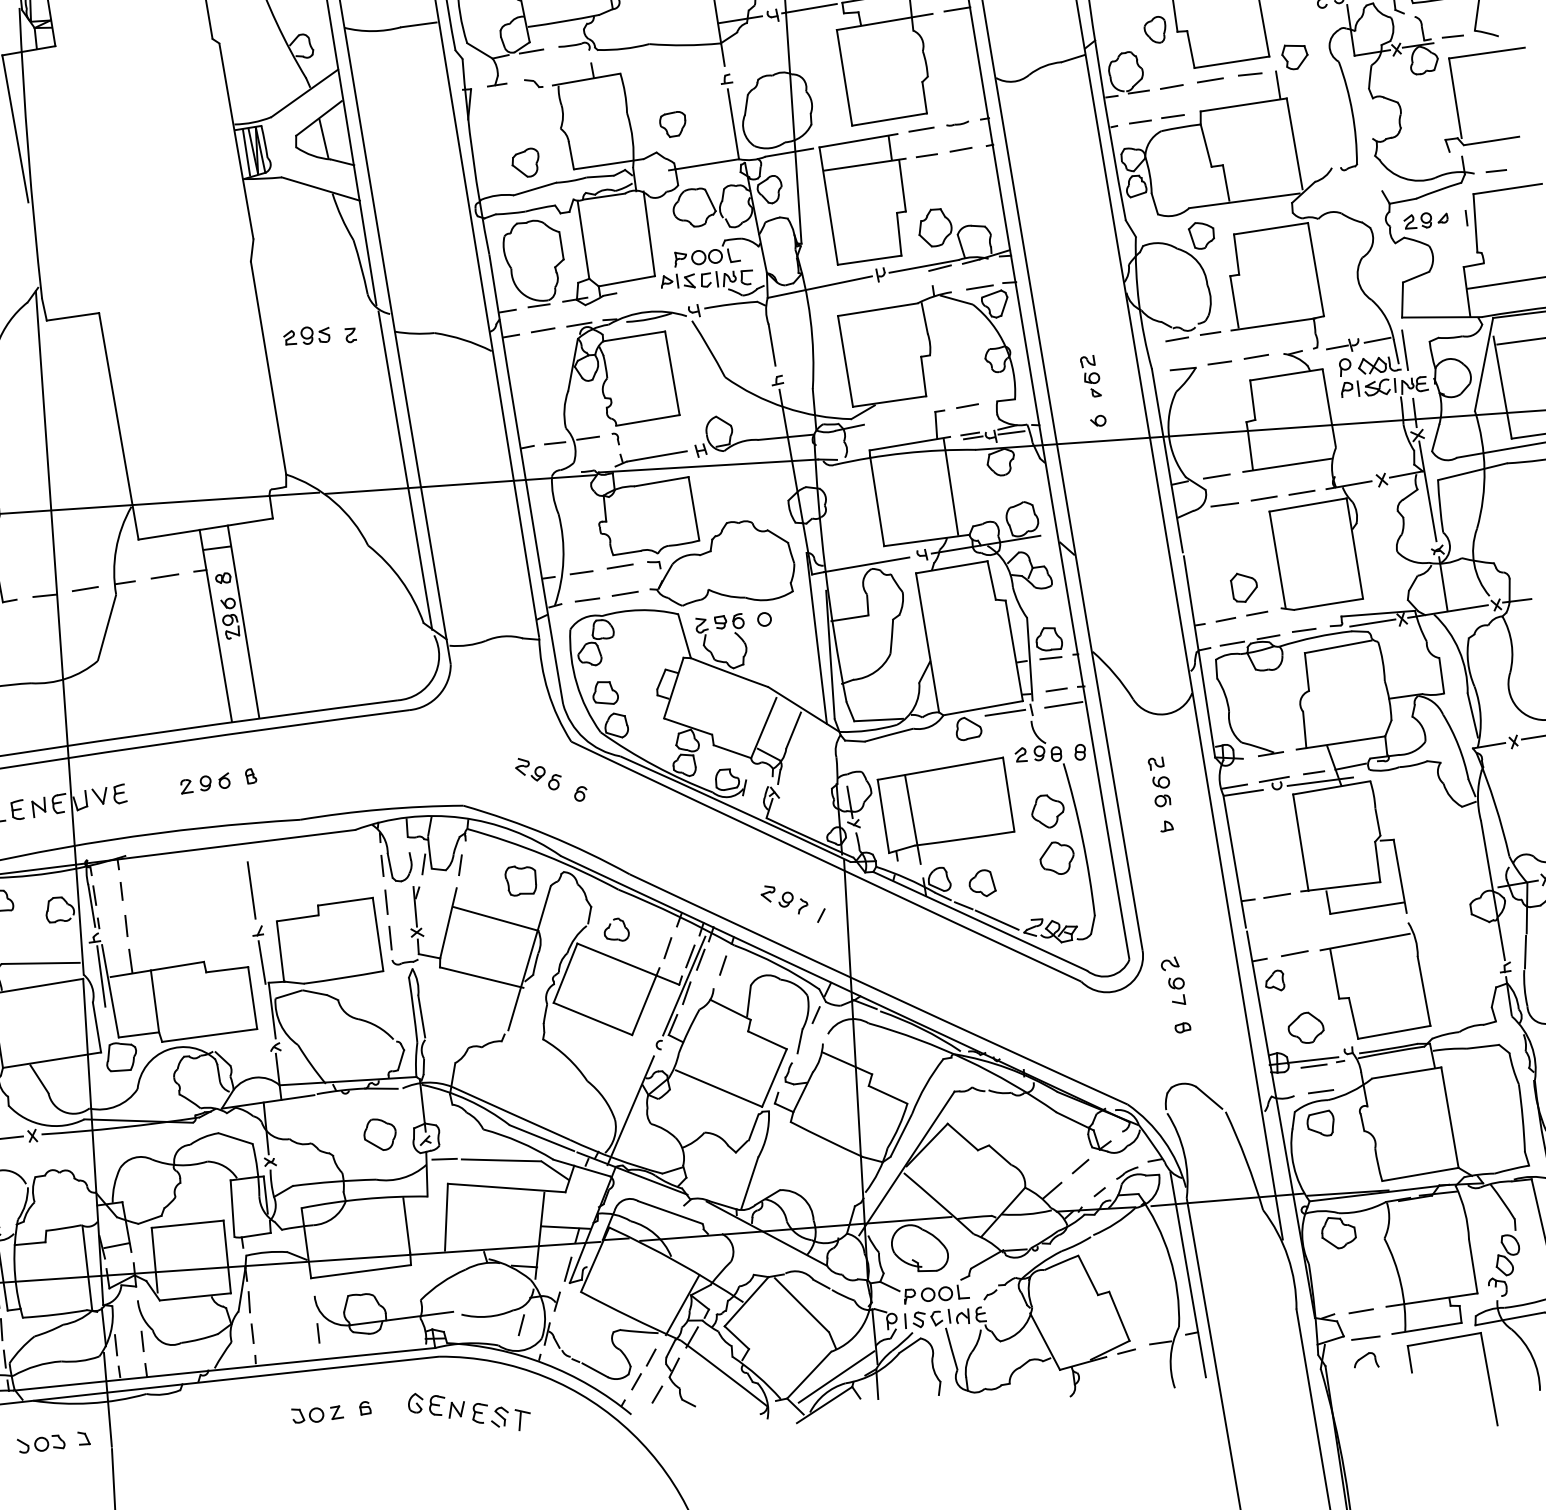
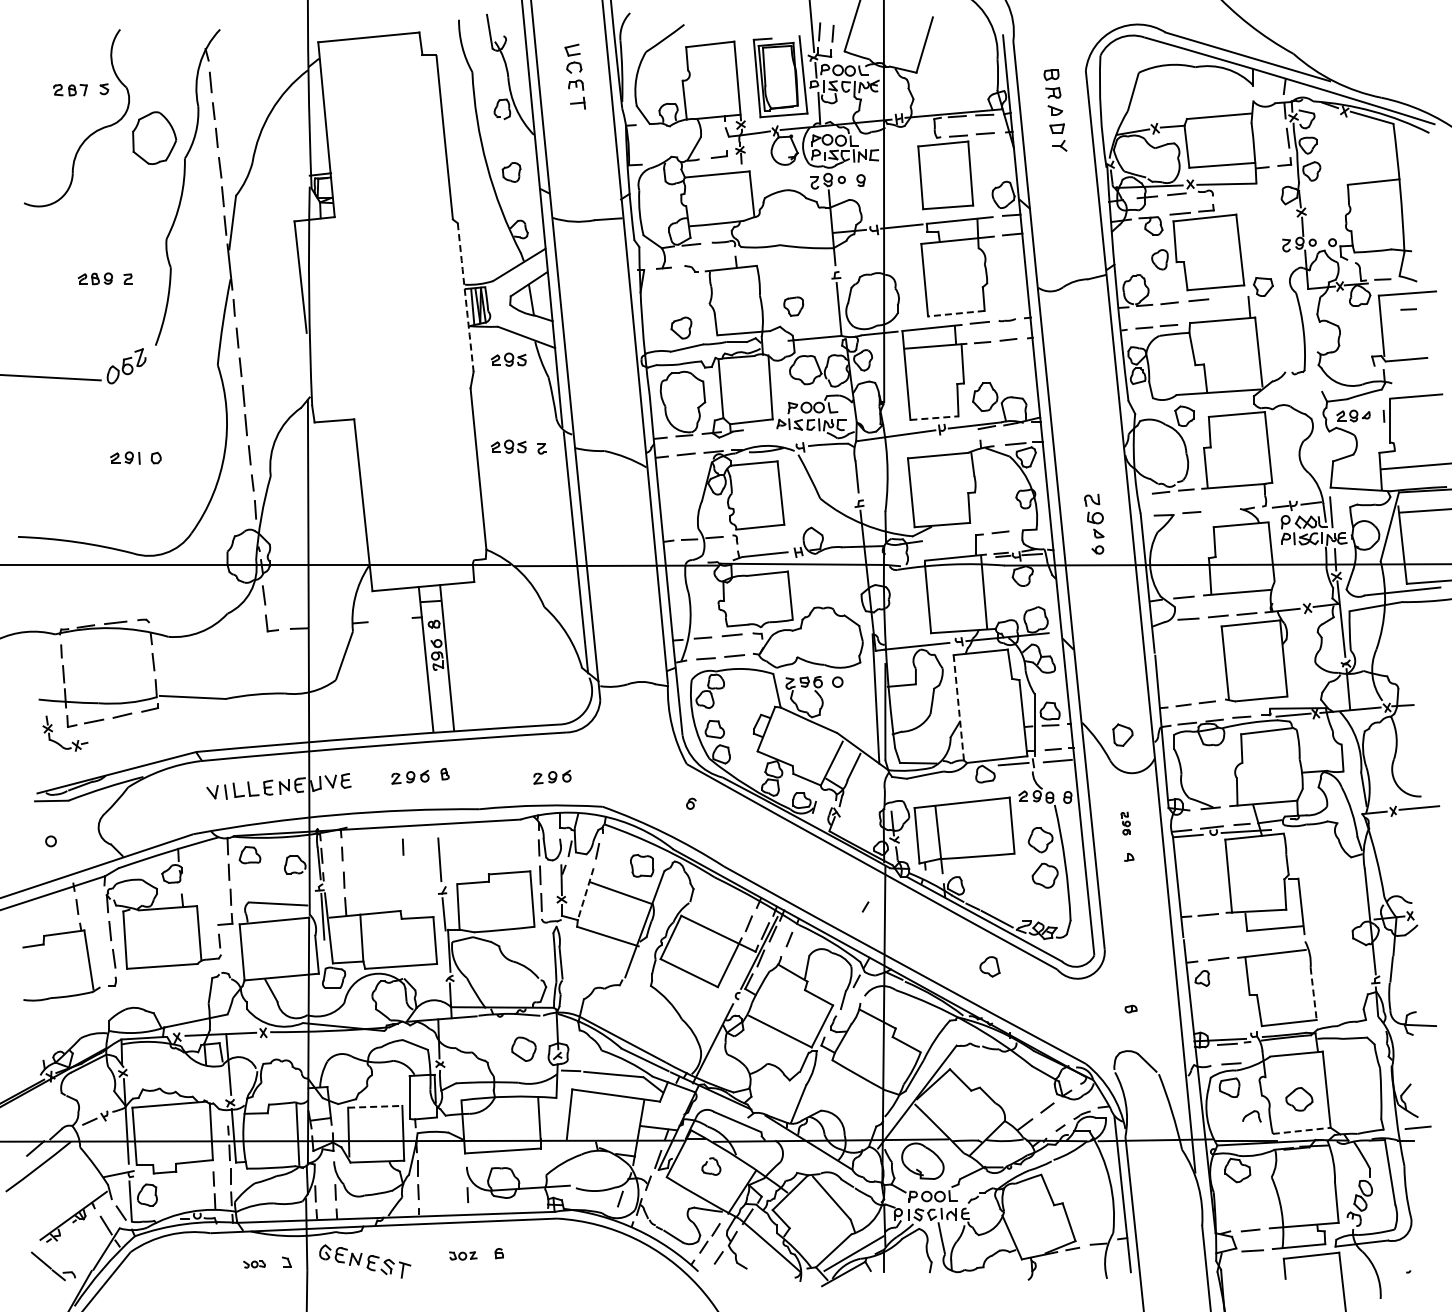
line: (1249, 74) -> (1228, 297), removed
line: (888, 119) -> (955, 313), solid -> dashed
arc: (236, 141) -> (465, 297), solid -> dashed
line: (1496, 171) -> (1408, 309), moved
part: (298, 219) -> (508, 359), added
line: (869, 260) -> (934, 418), solid -> dashed
line: (1256, 356) -> (1219, 509), removed
part: (1090, 376) -> (1094, 516), size x1.4
line: (164, 575) -> (390, 619), removed
part: (1243, 586) -> (1122, 734), moved
line: (84, 589) -> (329, 625), removed
line: (927, 642) -> (958, 707), solid -> dashed
part: (393, 769) -> (552, 776), added
part: (538, 773) -> (660, 786), removed
part: (1159, 781) -> (1125, 823), size x0.6
line: (202, 876) -> (403, 846), added
part: (981, 882) -> (989, 966), moved
part: (784, 900) -> (838, 893), removed
line: (448, 923) -> (585, 894), solid -> dashed
part: (616, 929) -> (711, 1166), moved
part: (1172, 981) -> (1125, 973), removed
line: (1423, 992) -> (1313, 994), solid -> dashed
part: (1306, 1028) -> (1299, 1099), moved
line: (1421, 1173) -> (1302, 1130), solid -> dashed
line: (187, 1223) -> (375, 1106), solid -> dashed
part: (1365, 1360) -> (1251, 1116), moved
part: (469, 1411) -> (365, 1261), moved
part: (318, 1413) -> (463, 1255), size x0.7
part: (41, 1444) -> (254, 1264), size x0.6

